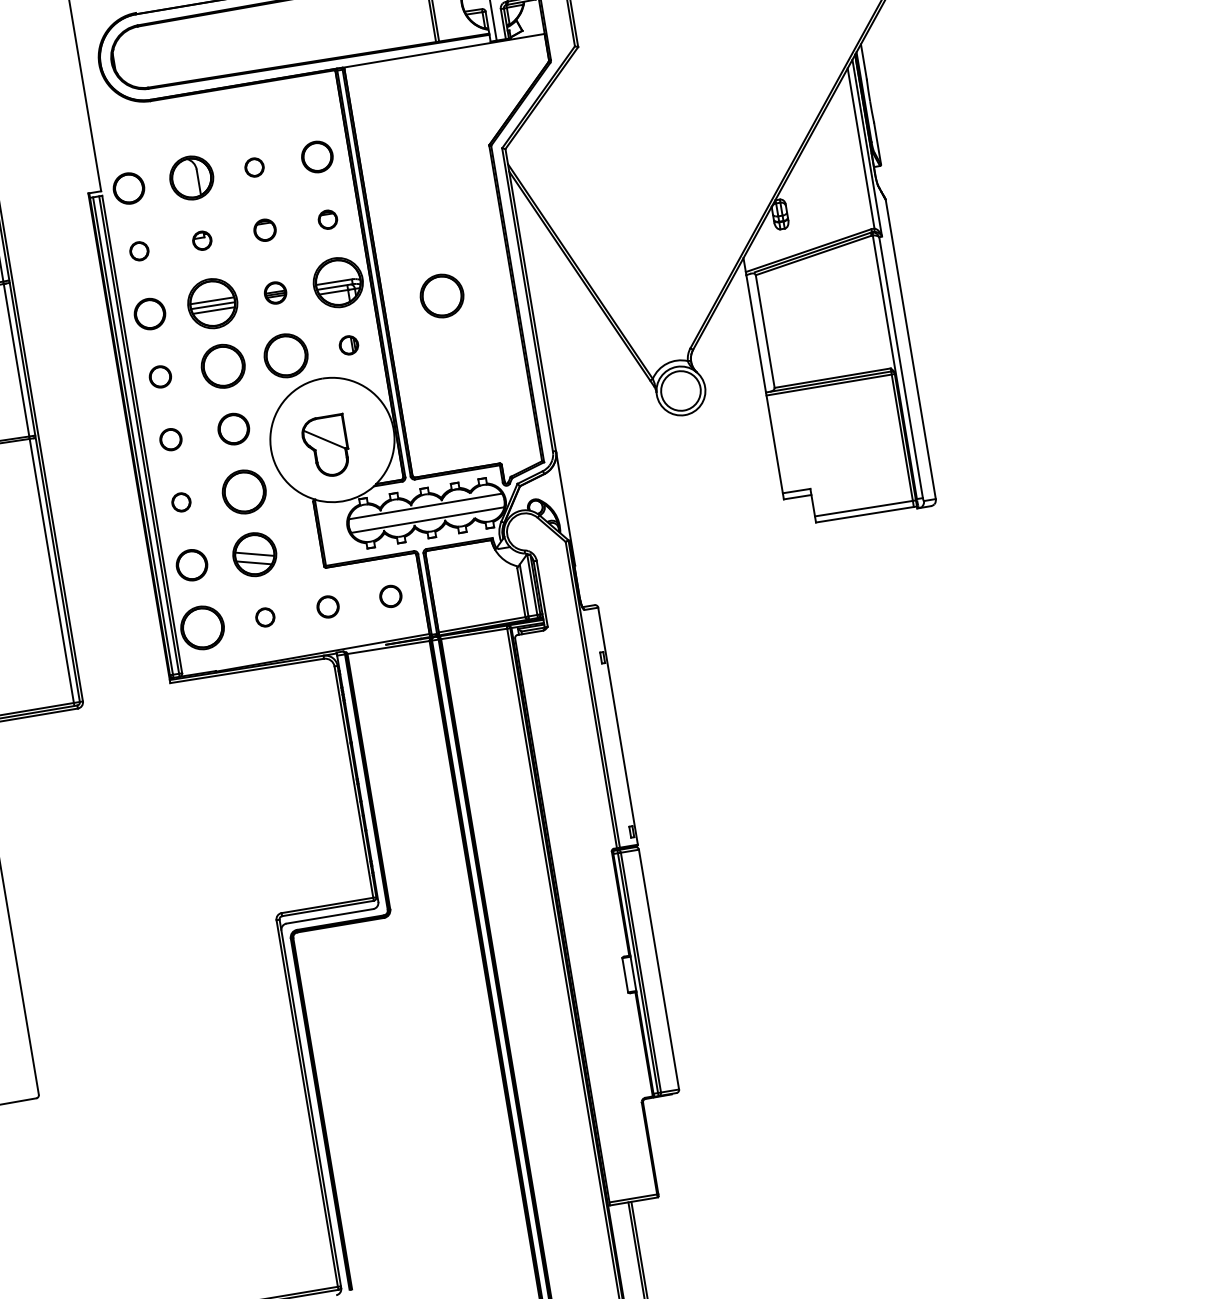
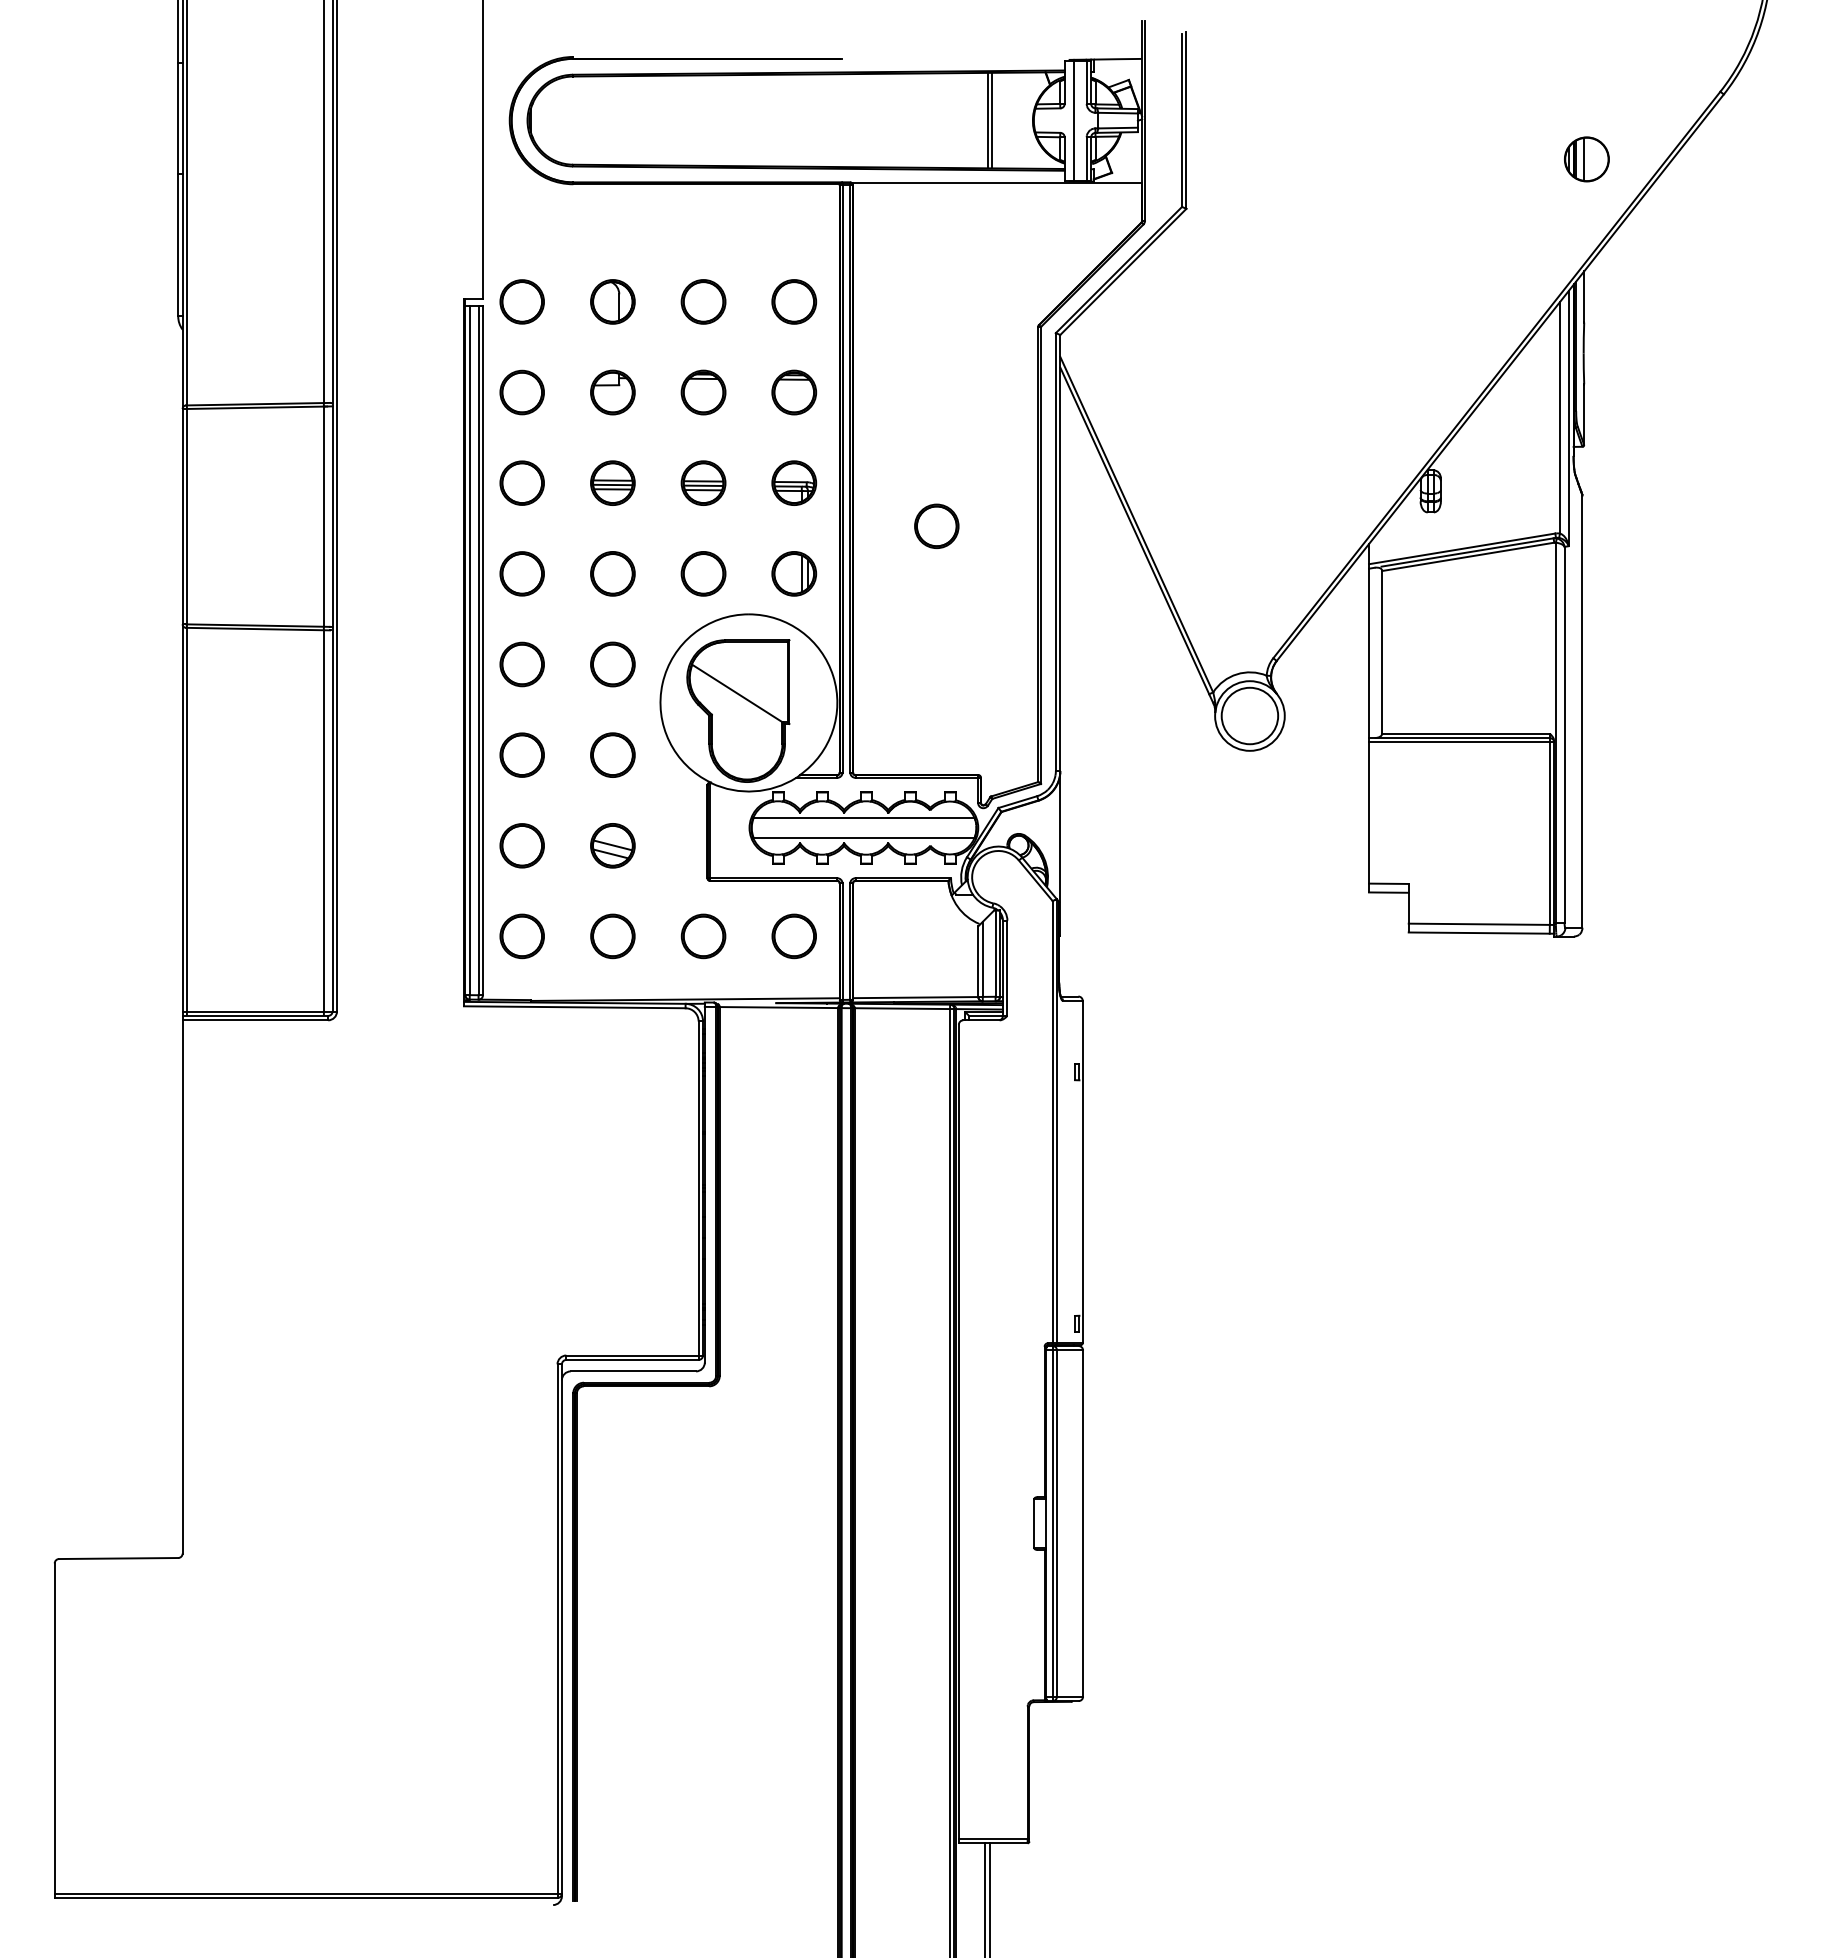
part: (254, 167) -> (703, 301), size x1.67
part: (191, 177) -> (612, 301), size x0.71
part: (328, 219) -> (794, 392), size x1.67
part: (265, 230) -> (703, 392), size x1.43
part: (202, 240) -> (612, 392), size x1.67
part: (138, 251) -> (521, 392), size x1.67
part: (338, 282) -> (794, 482), size x0.62
part: (275, 292) -> (703, 482), size x1.43
part: (441, 295) -> (936, 525), size x0.71
part: (212, 303) -> (612, 482), size x0.62
part: (349, 345) -> (794, 573), size x1.67
part: (286, 355) -> (703, 573), size x0.71
part: (222, 366) -> (612, 573), size x0.71
part: (159, 376) -> (521, 573), size x1.43
part: (170, 439) -> (521, 664), size x1.43
part: (326, 446) -> (738, 710), size x1.67
part: (243, 491) -> (612, 754), size x0.71
part: (180, 502) -> (521, 754), size x1.67
part: (254, 554) -> (612, 845), size x0.71
part: (390, 596) -> (793, 936), size x1.43
part: (328, 607) -> (703, 936), size x1.43
part: (265, 617) -> (612, 936), size x1.67
part: (202, 628) -> (521, 936), size x0.71

